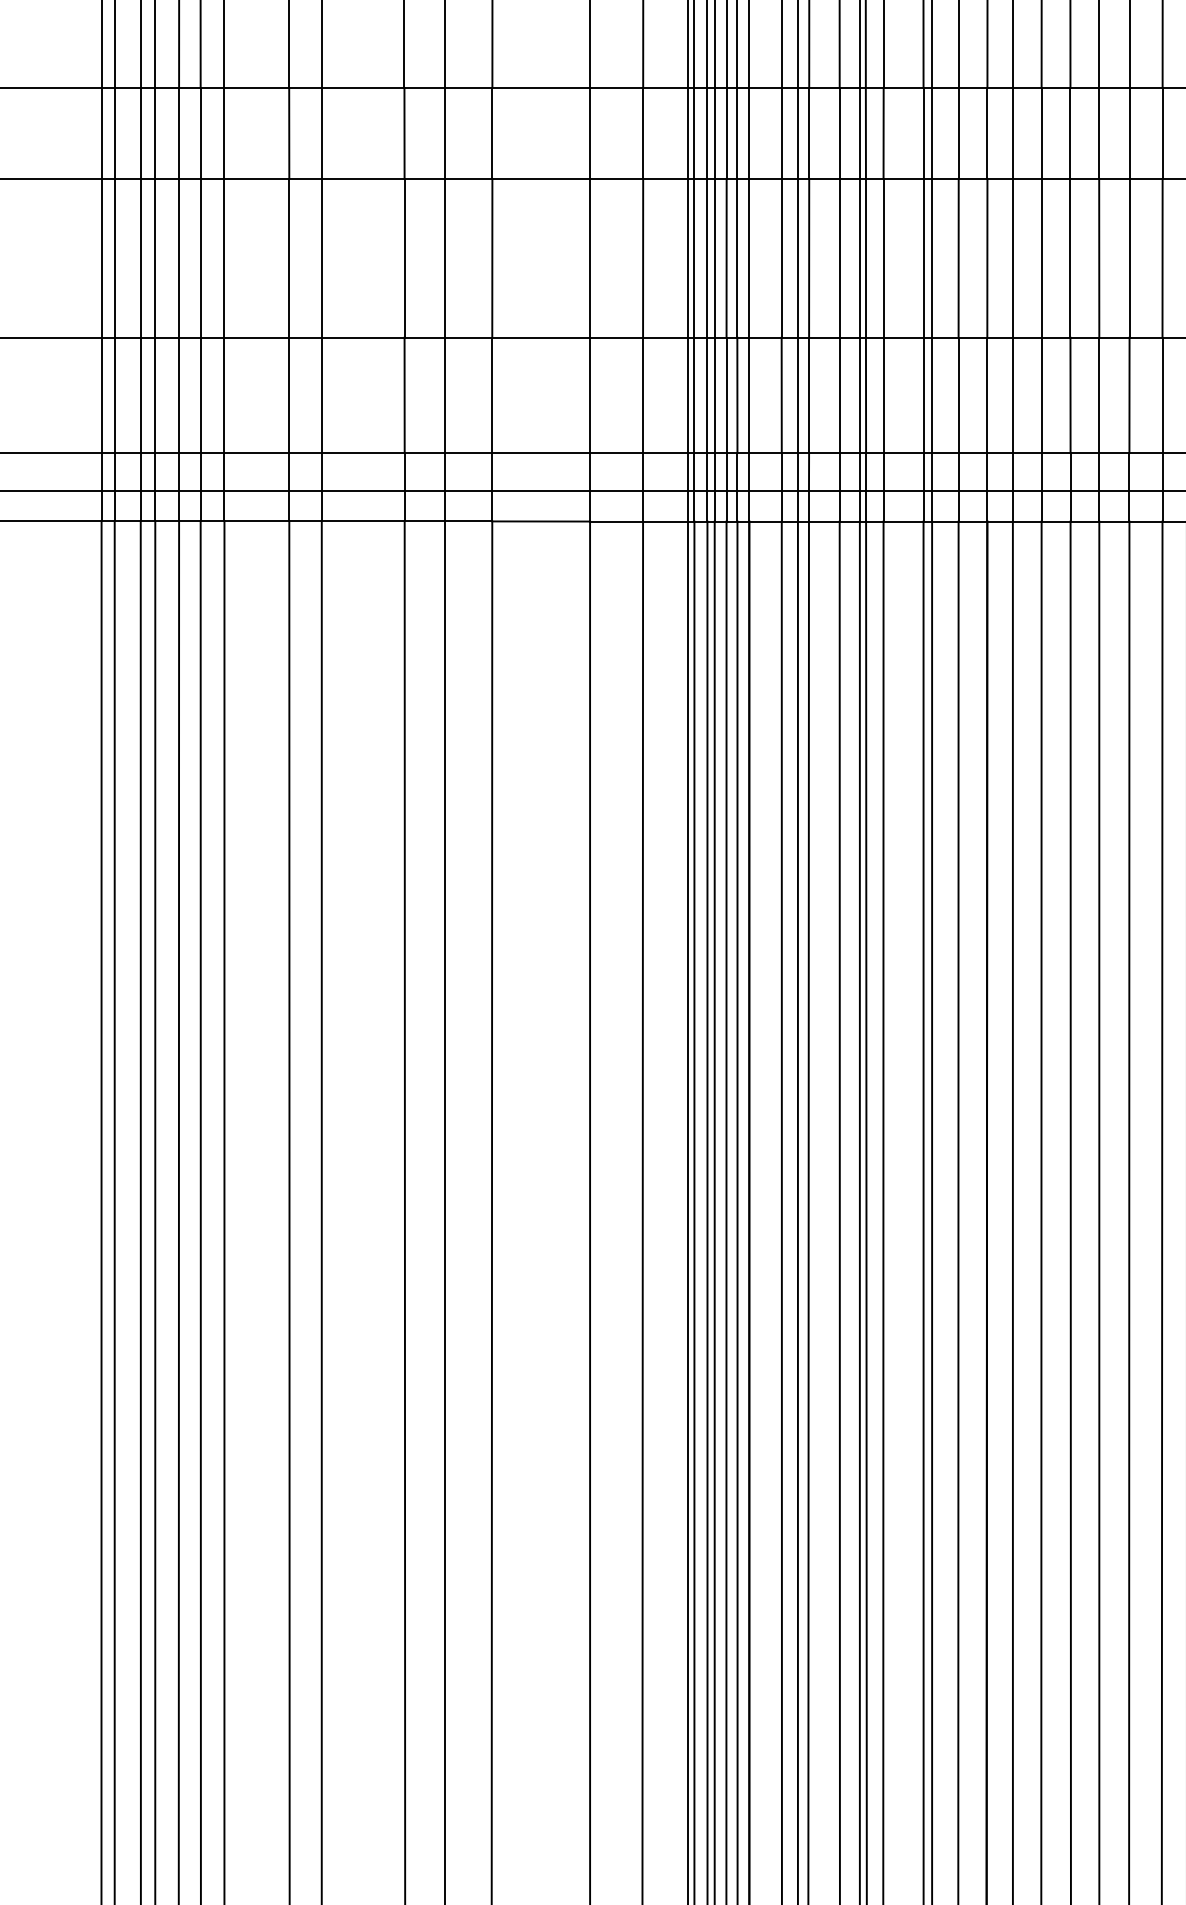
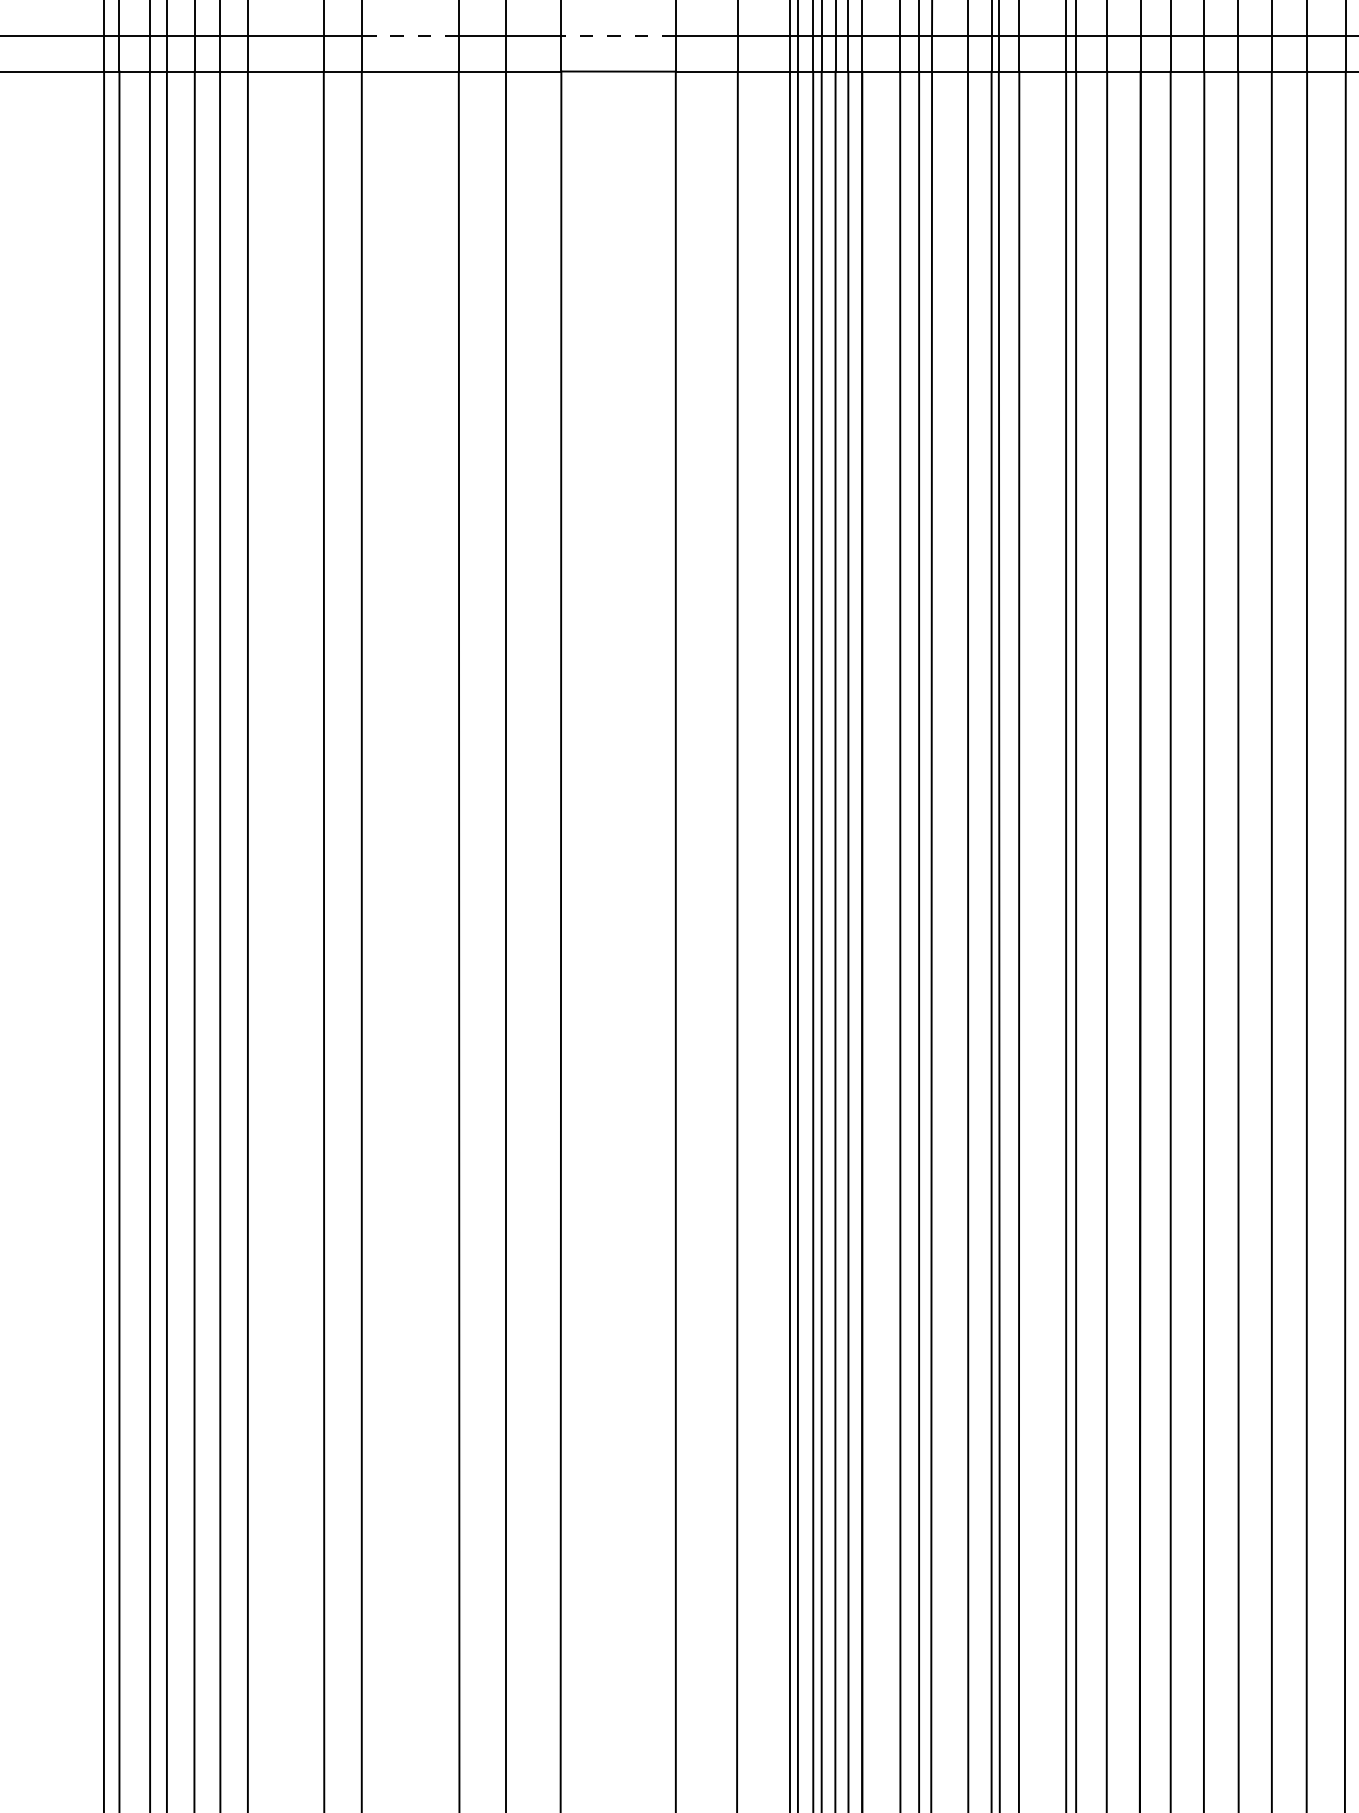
line: (362, 490) -> (409, 35), solid -> dashed
line: (541, 490) -> (618, 35), solid -> dashed

